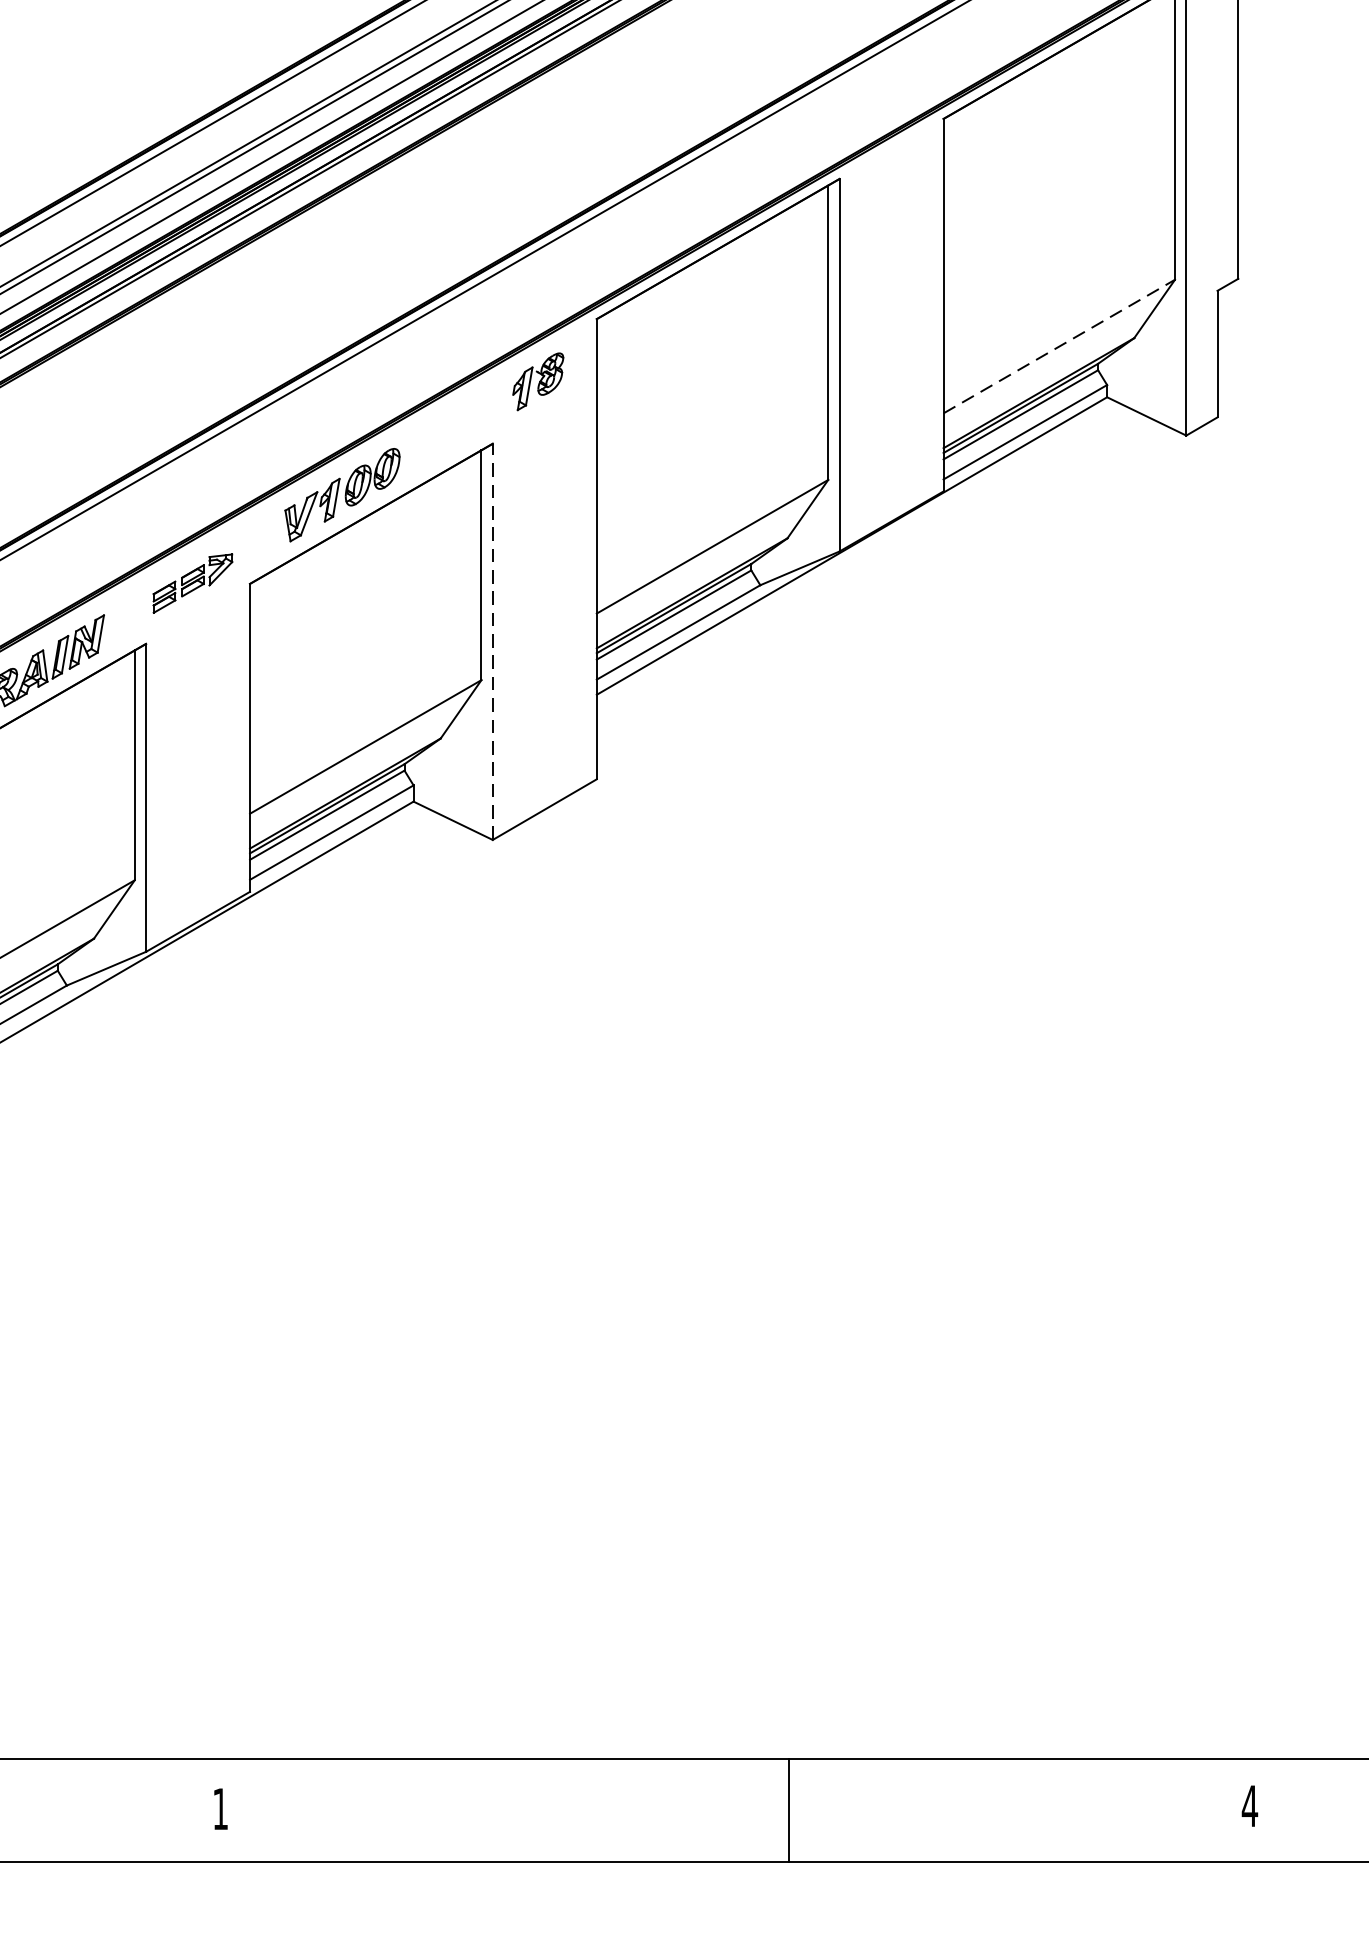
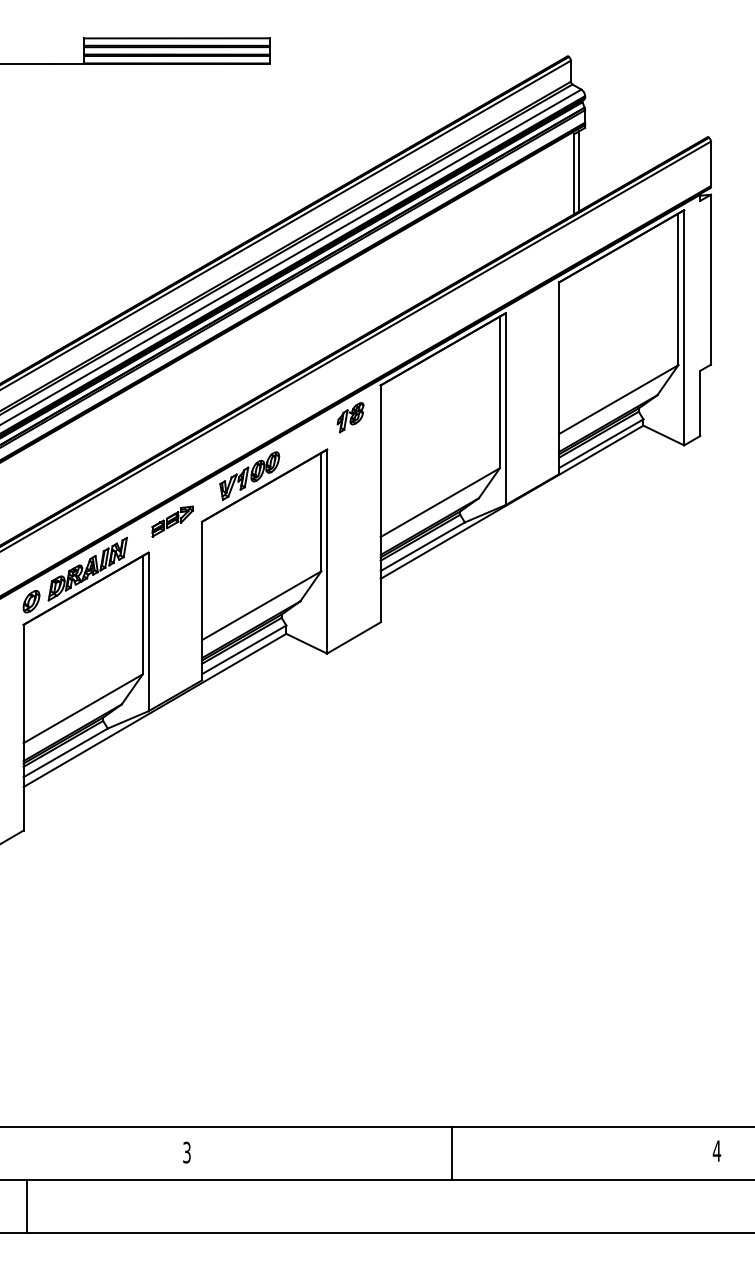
line: (1058, 346) -> (618, 399), dashed -> solid
line: (493, 641) -> (327, 551), dashed -> solid
text: (219, 1808) -> (186, 1152), 1 -> 3
line: (788, 1808) -> (451, 1152), moved

